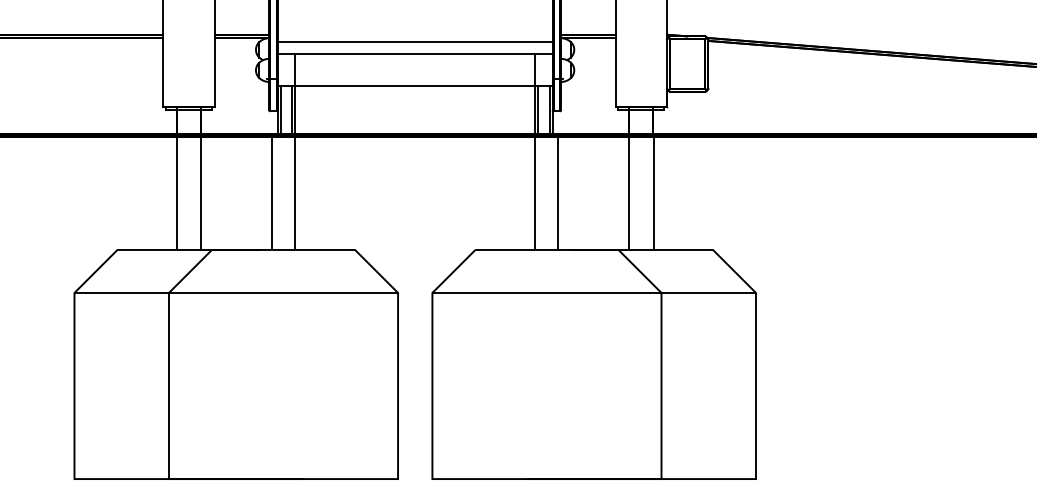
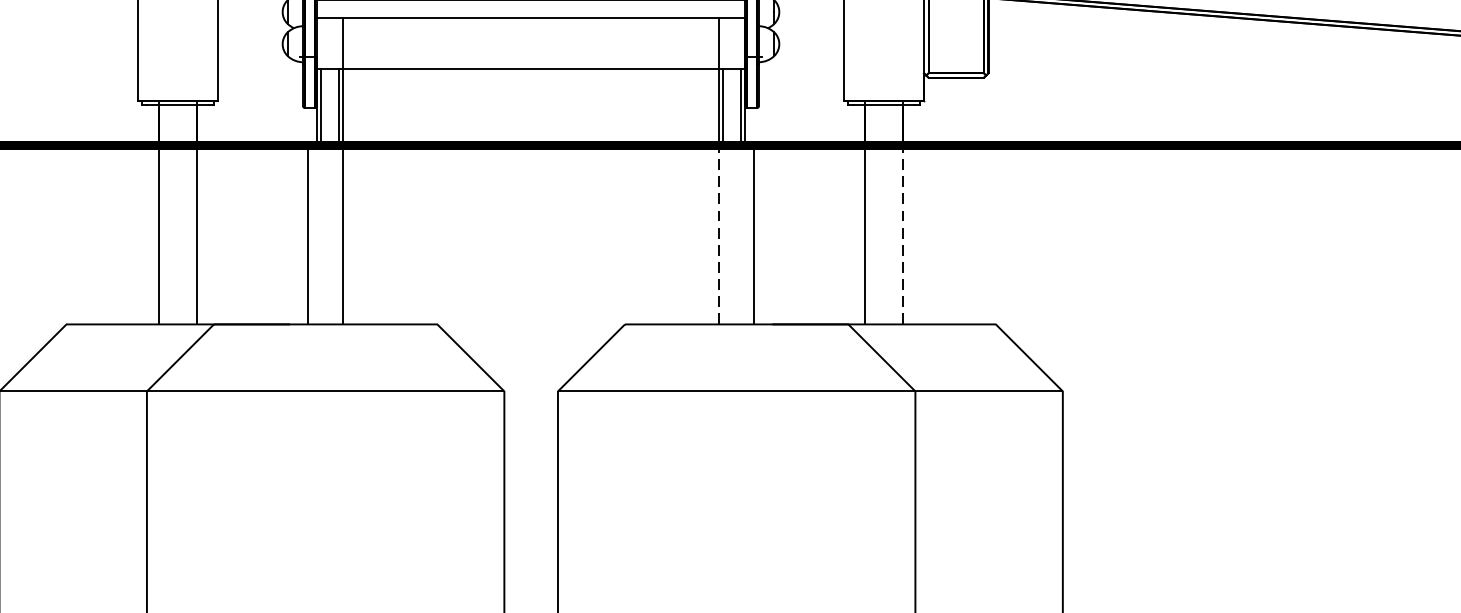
line: (535, 192) -> (718, 234), solid -> dashed
line: (653, 192) -> (902, 234), solid -> dashed

